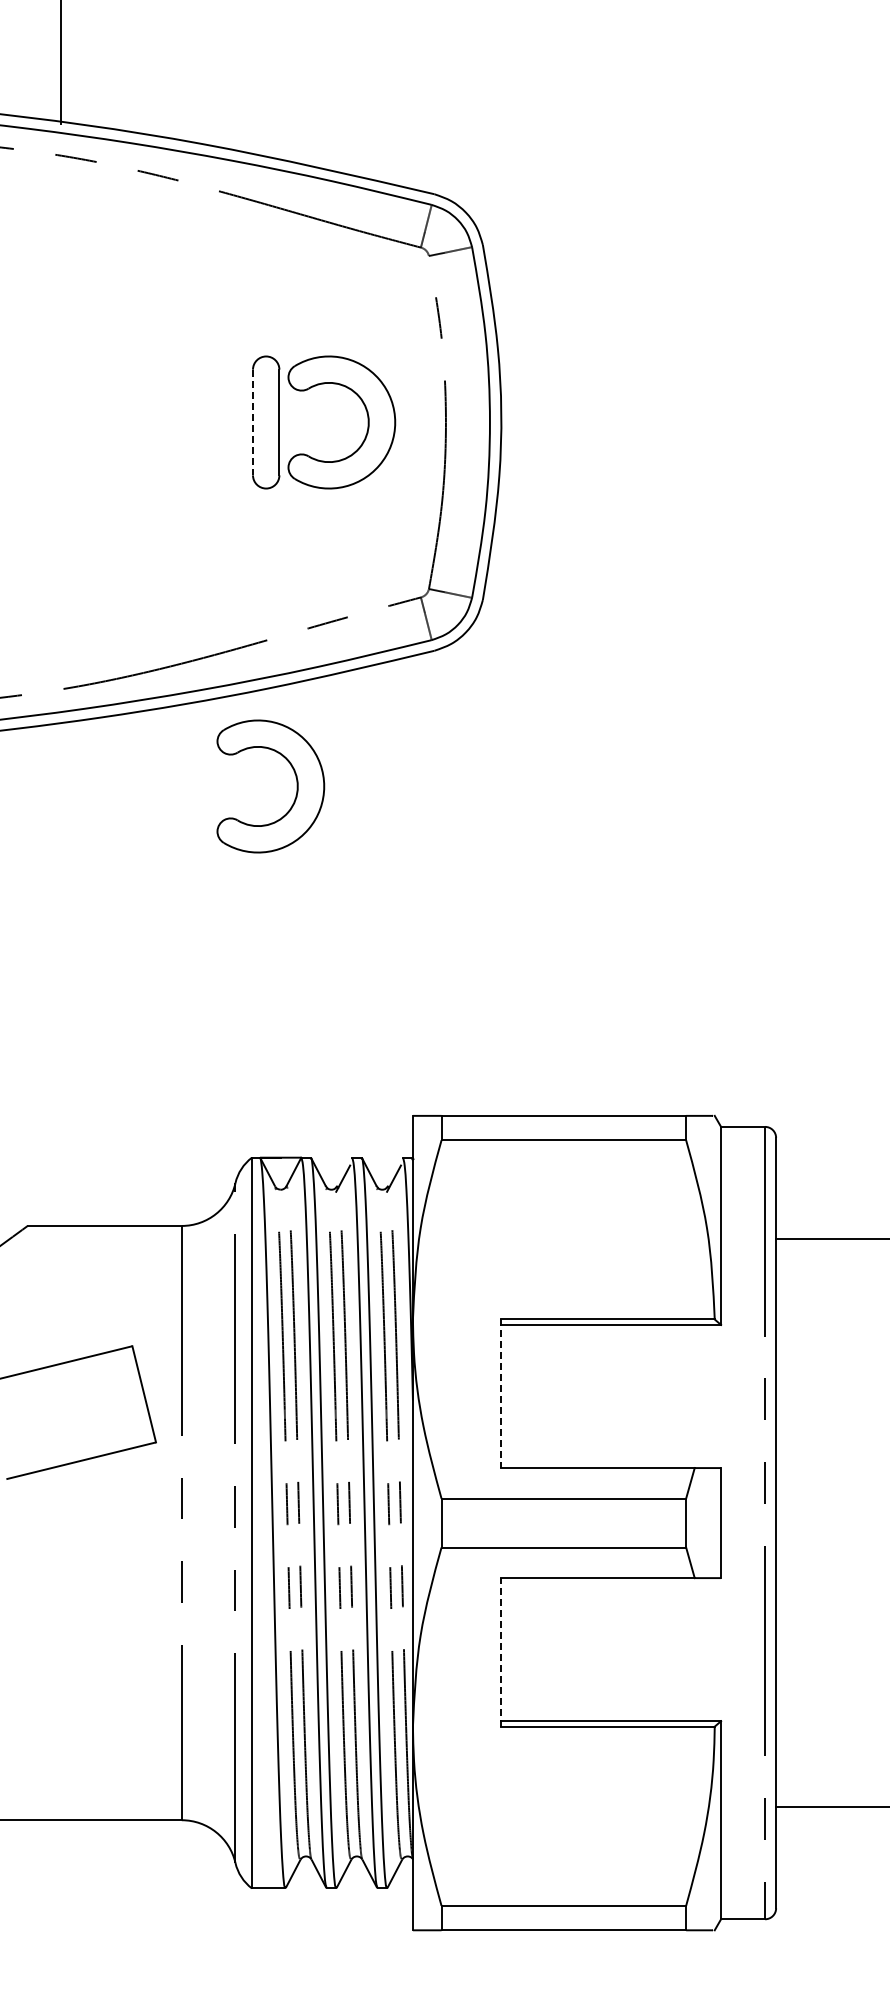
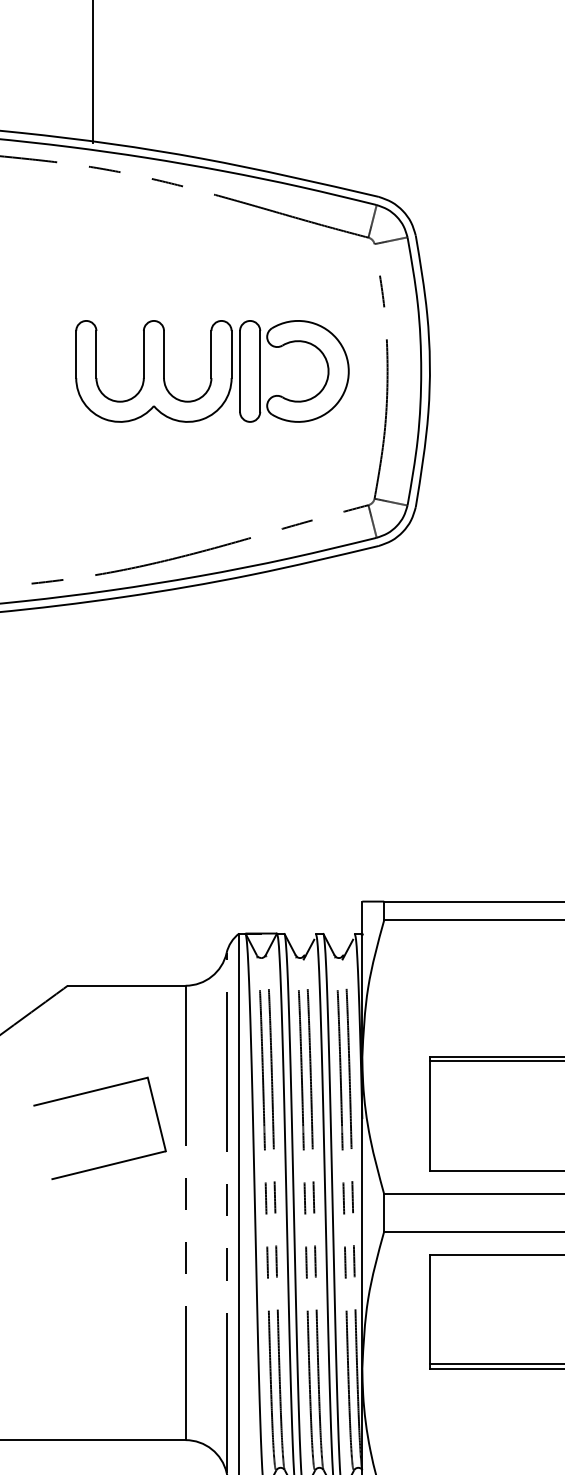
part: (139, 422) -> (153, 371), added
line: (253, 422) -> (240, 371), dashed -> solid
part: (296, 786) -> (273, 649), removed
line: (500, 1394) -> (429, 1114), dashed -> solid
line: (500, 1651) -> (429, 1311), dashed -> solid

